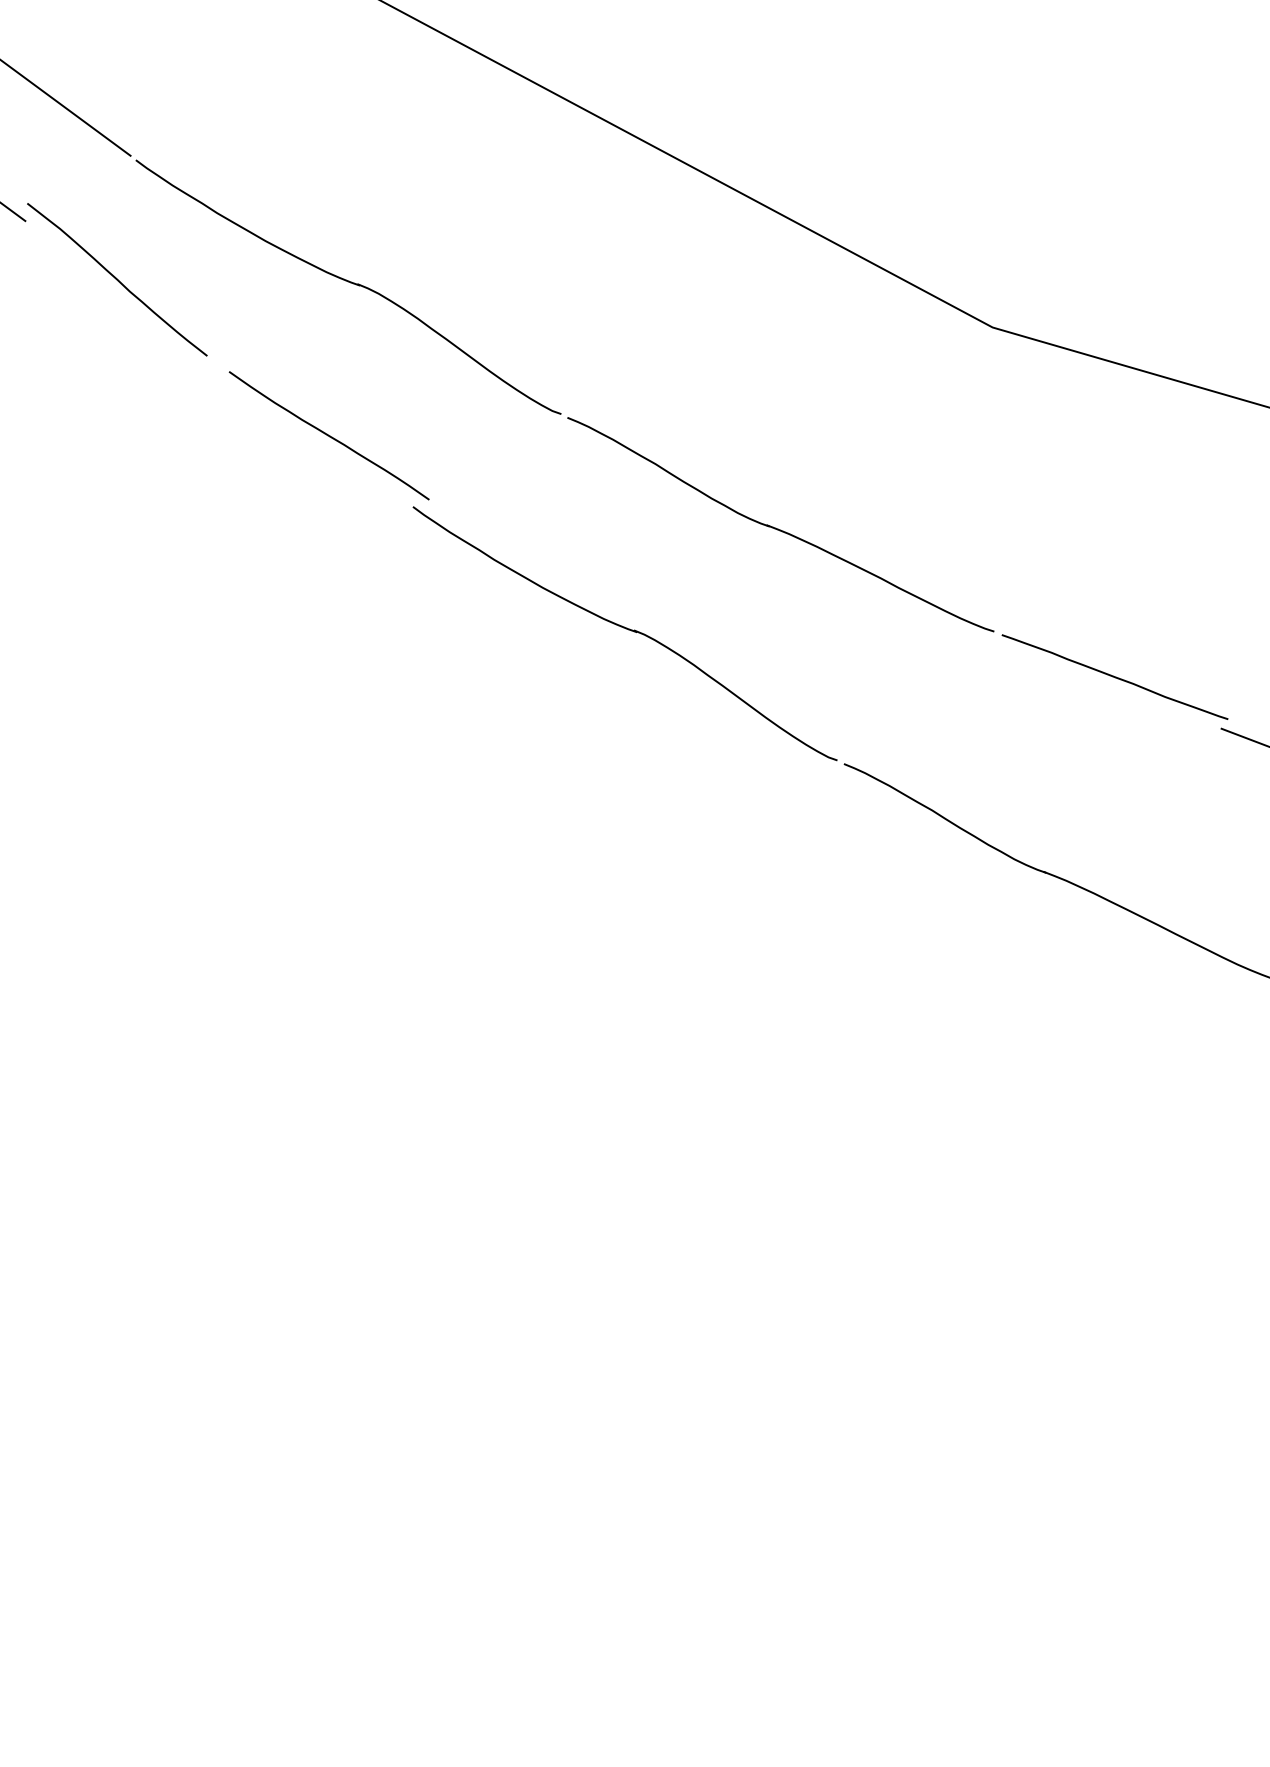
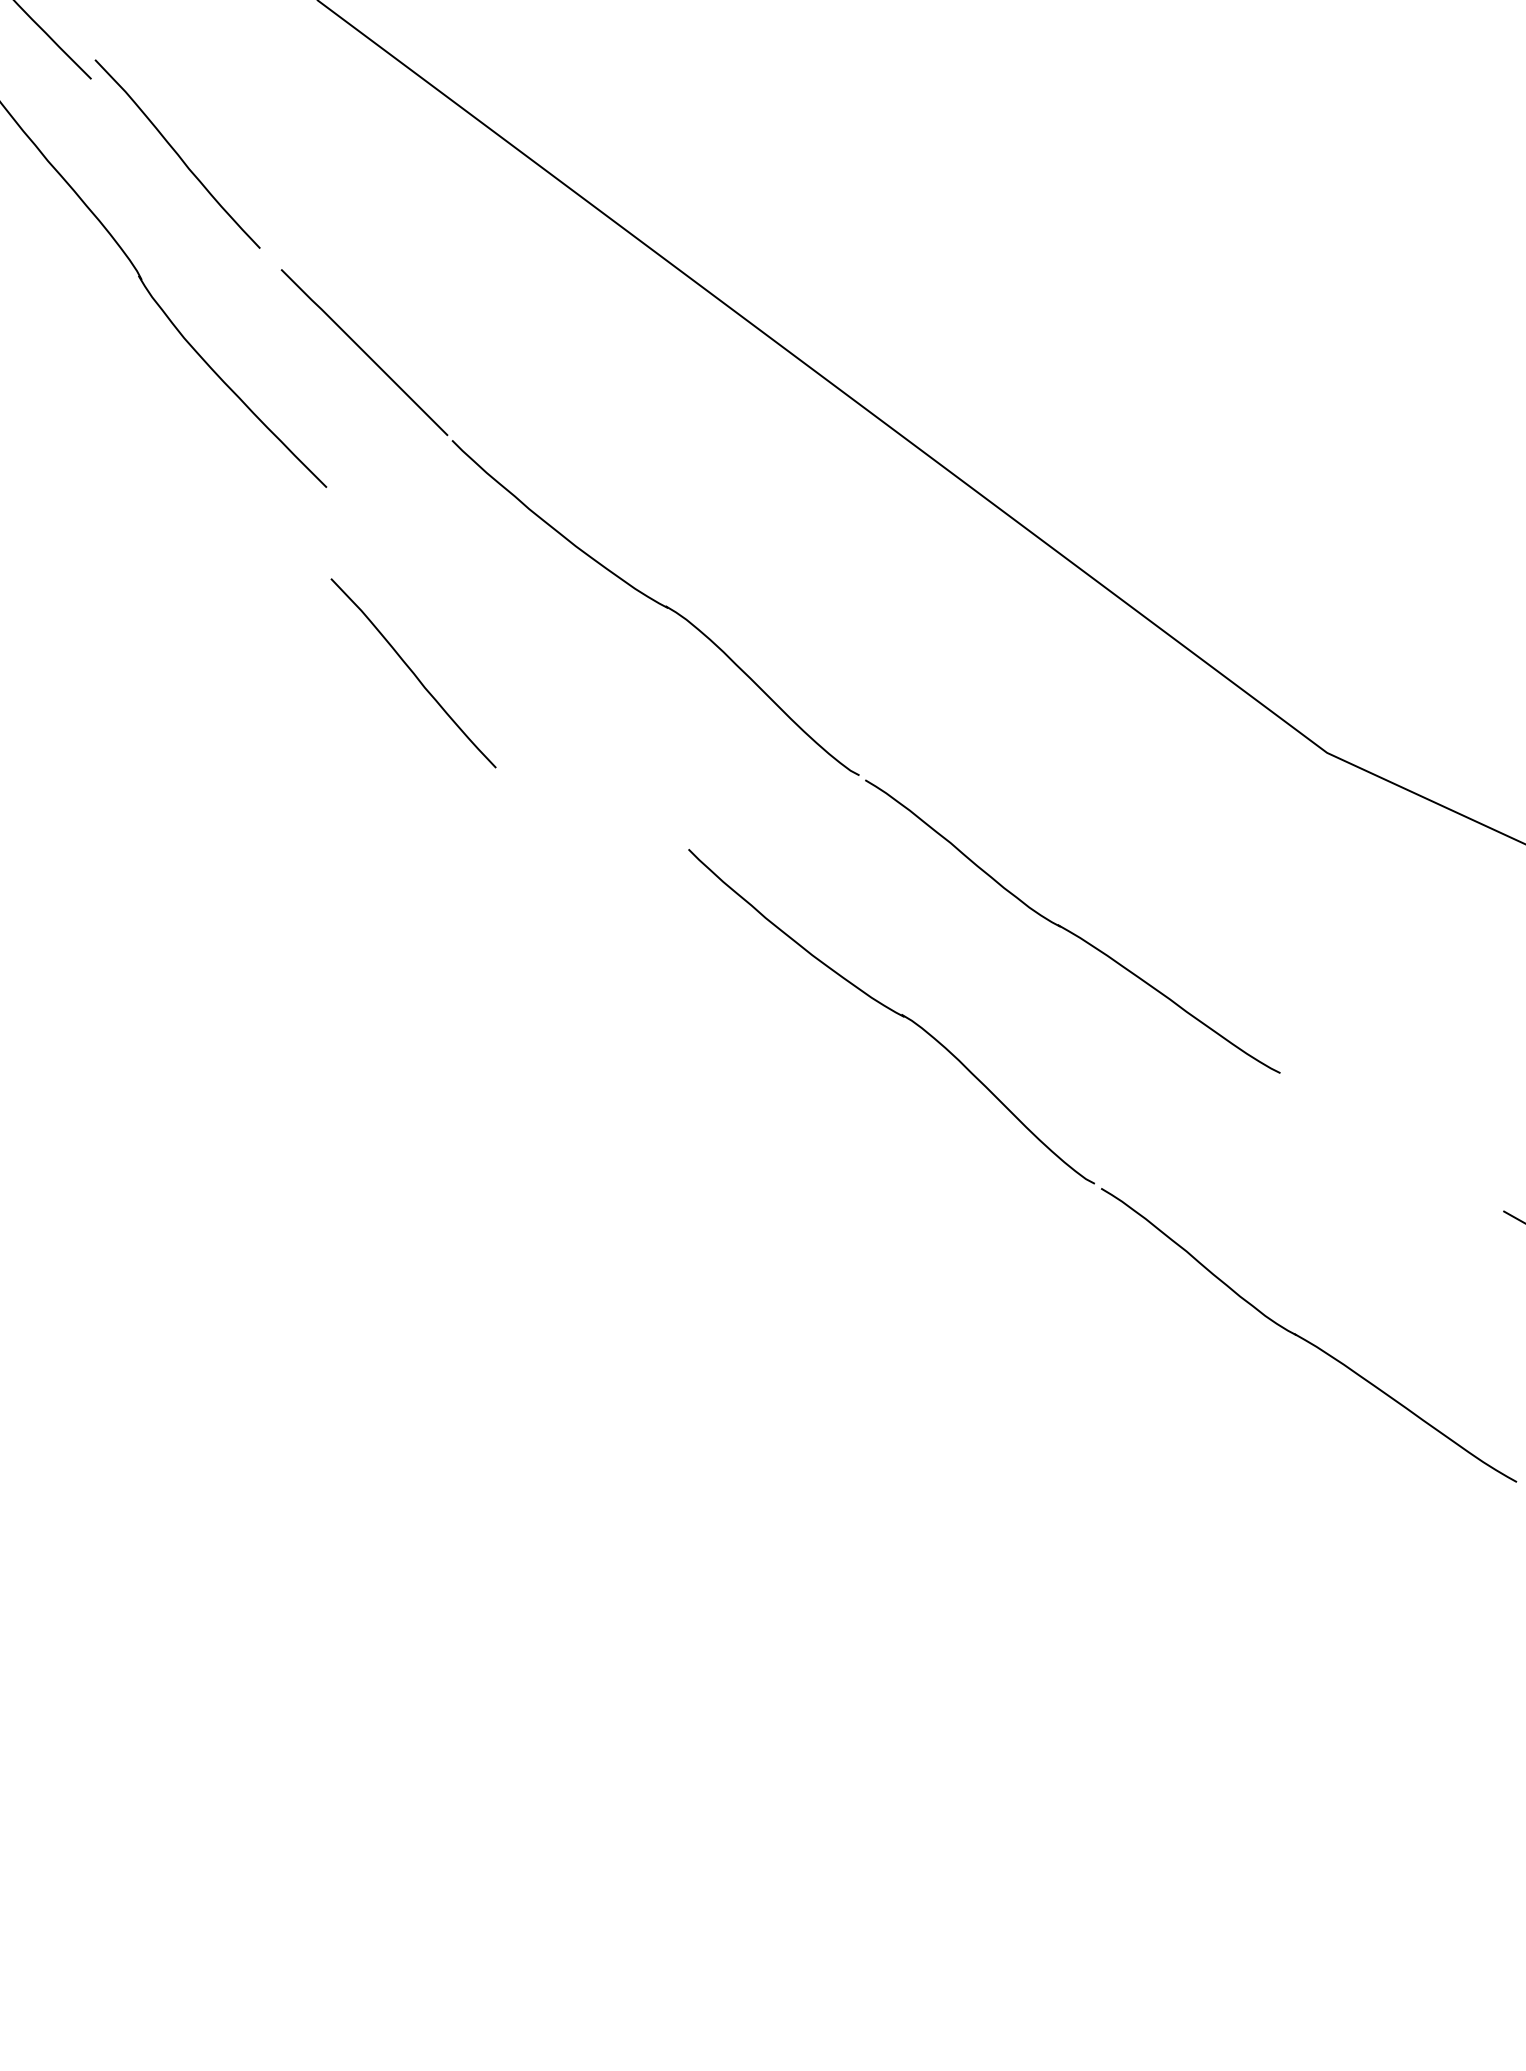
curve: (117, 279) -> (413, 673), moved
curve: (328, 435) -> (611, 760), removed
curve: (1114, 677) -> (1399, 1140), removed

